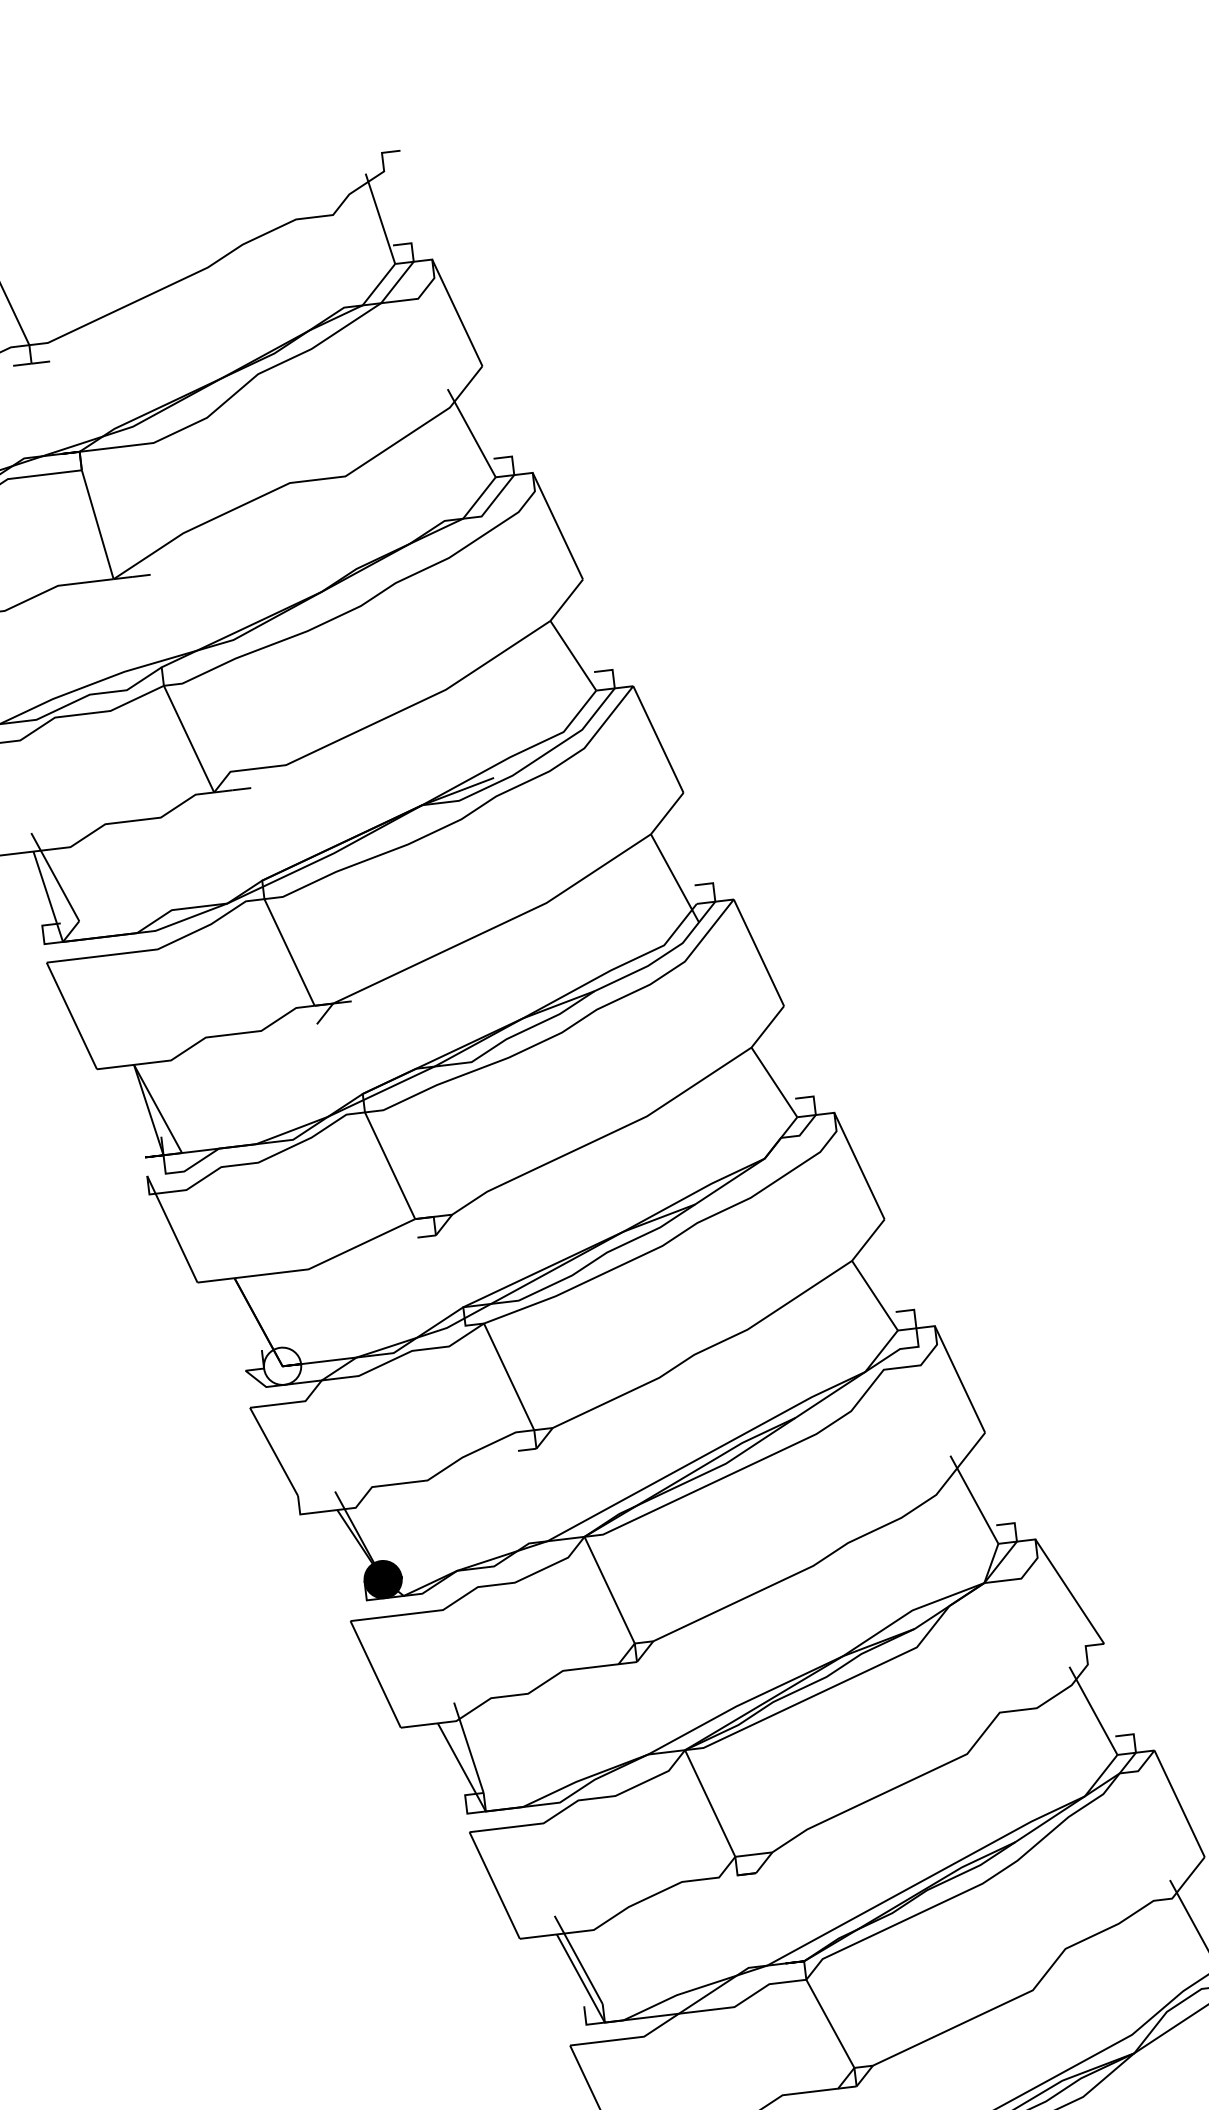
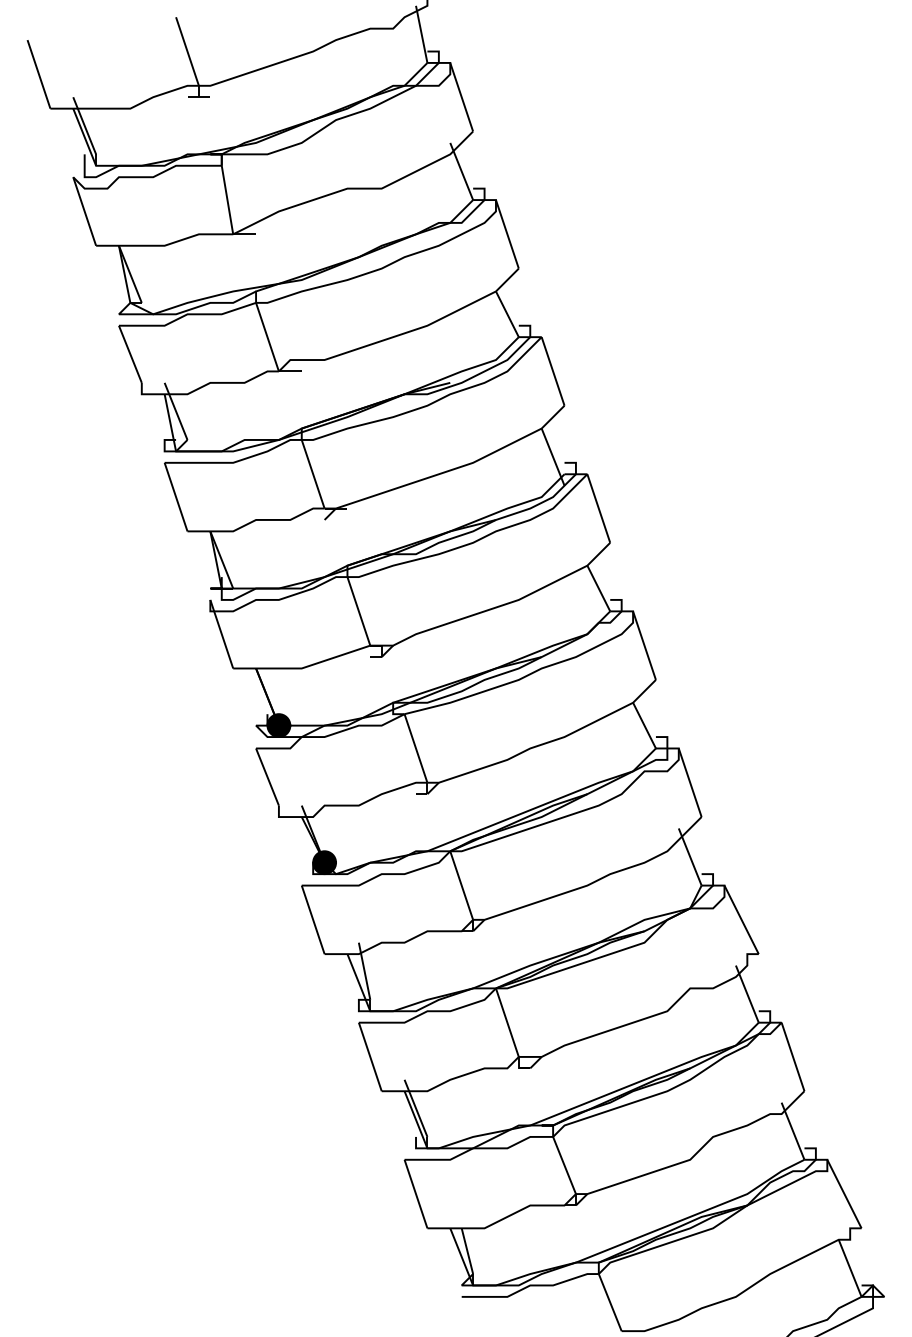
fill: (281, 1366) -> (278, 725), added

